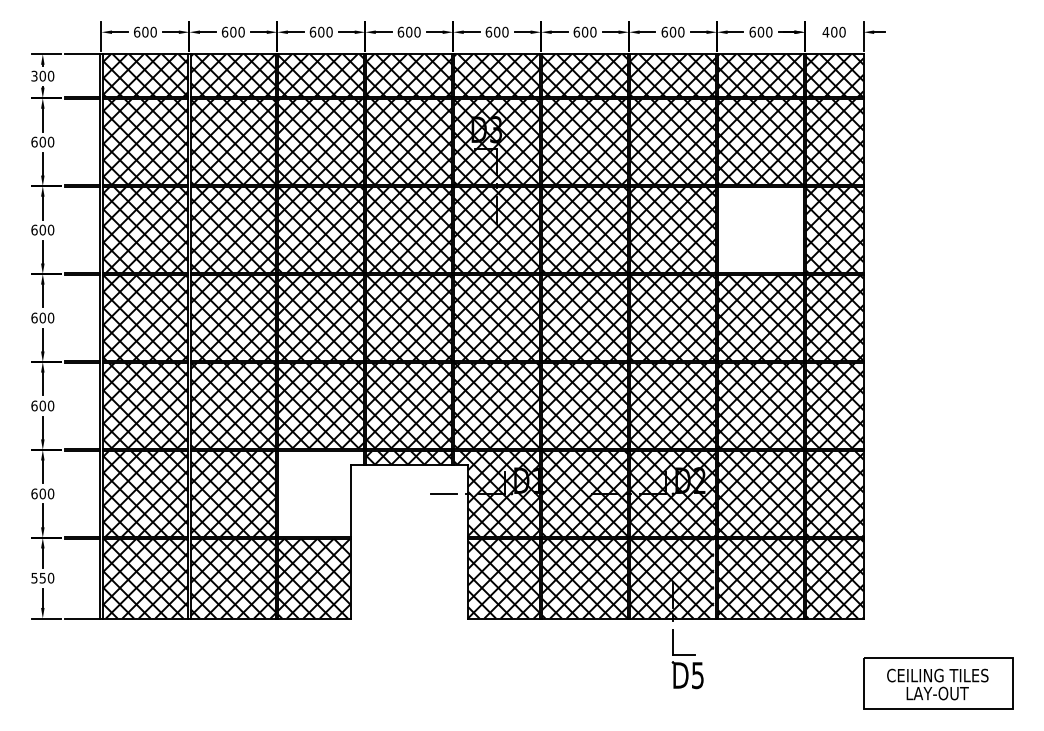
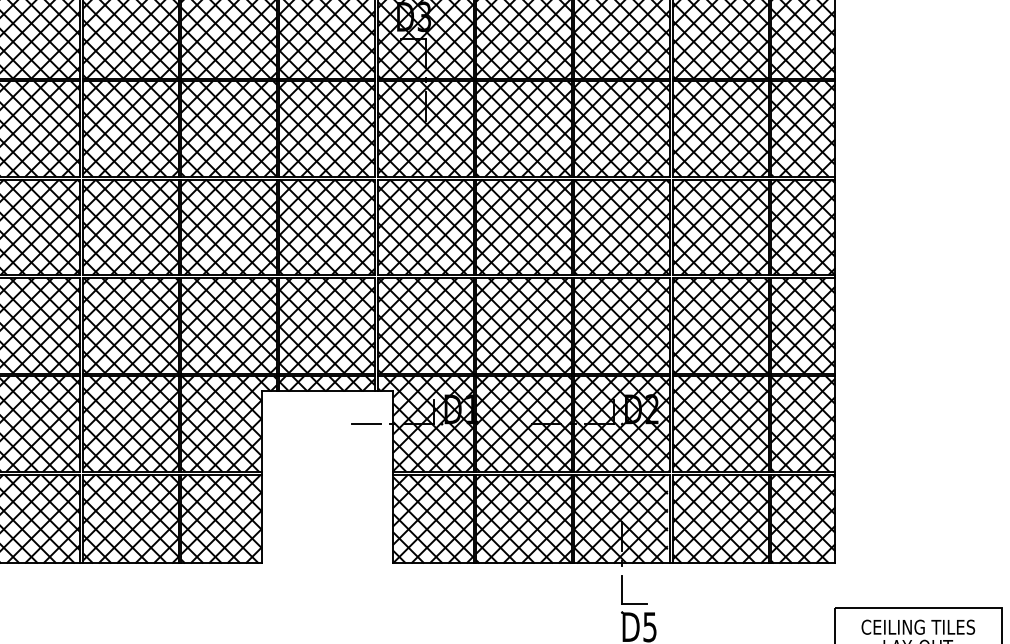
hatch: (760, 229) -> (720, 128), added
hatch: (321, 493) -> (229, 423), added

